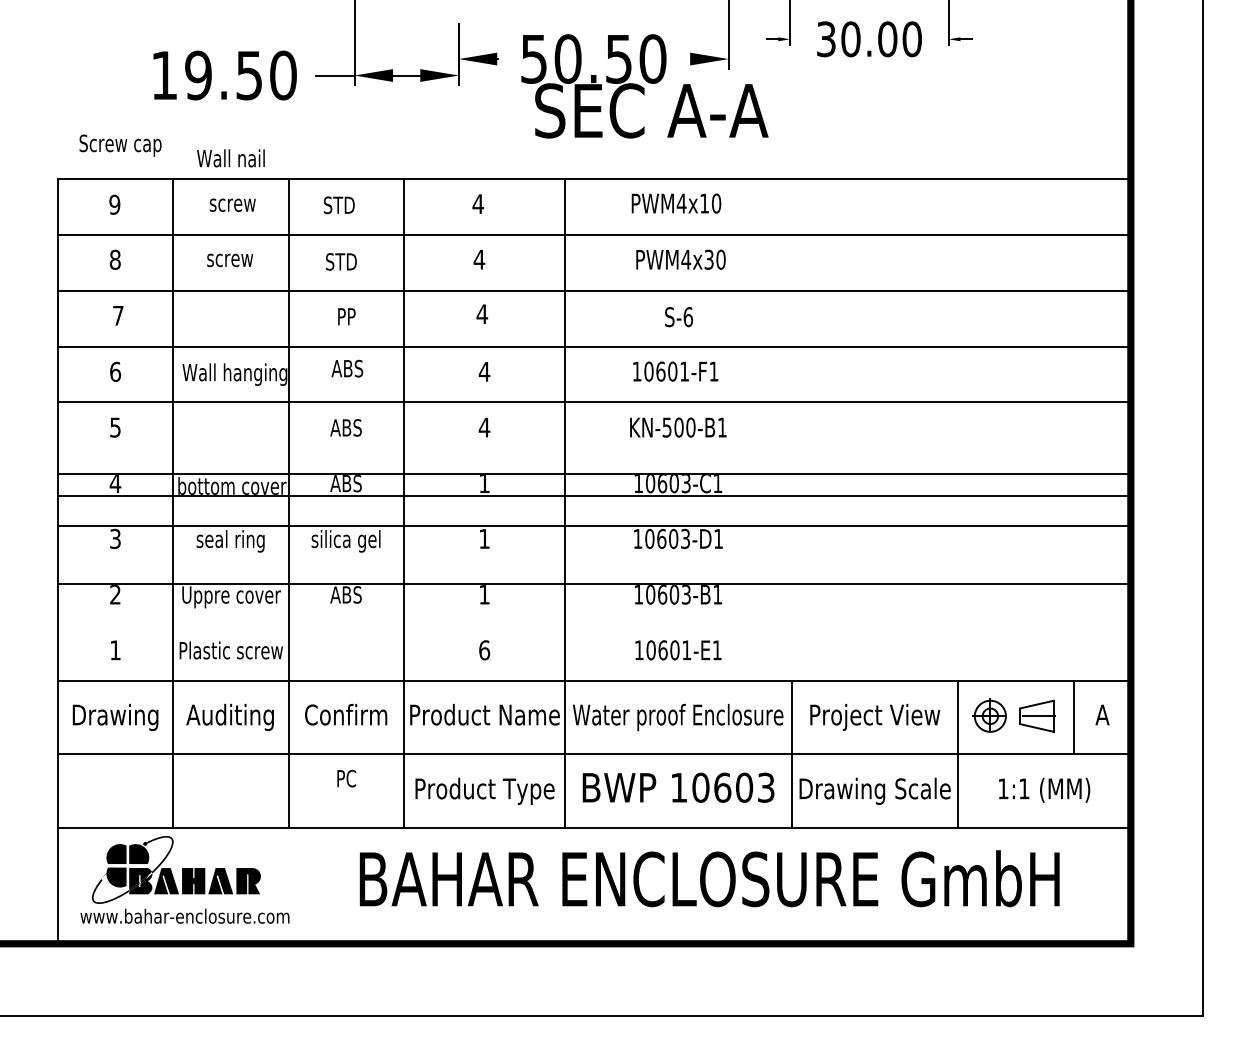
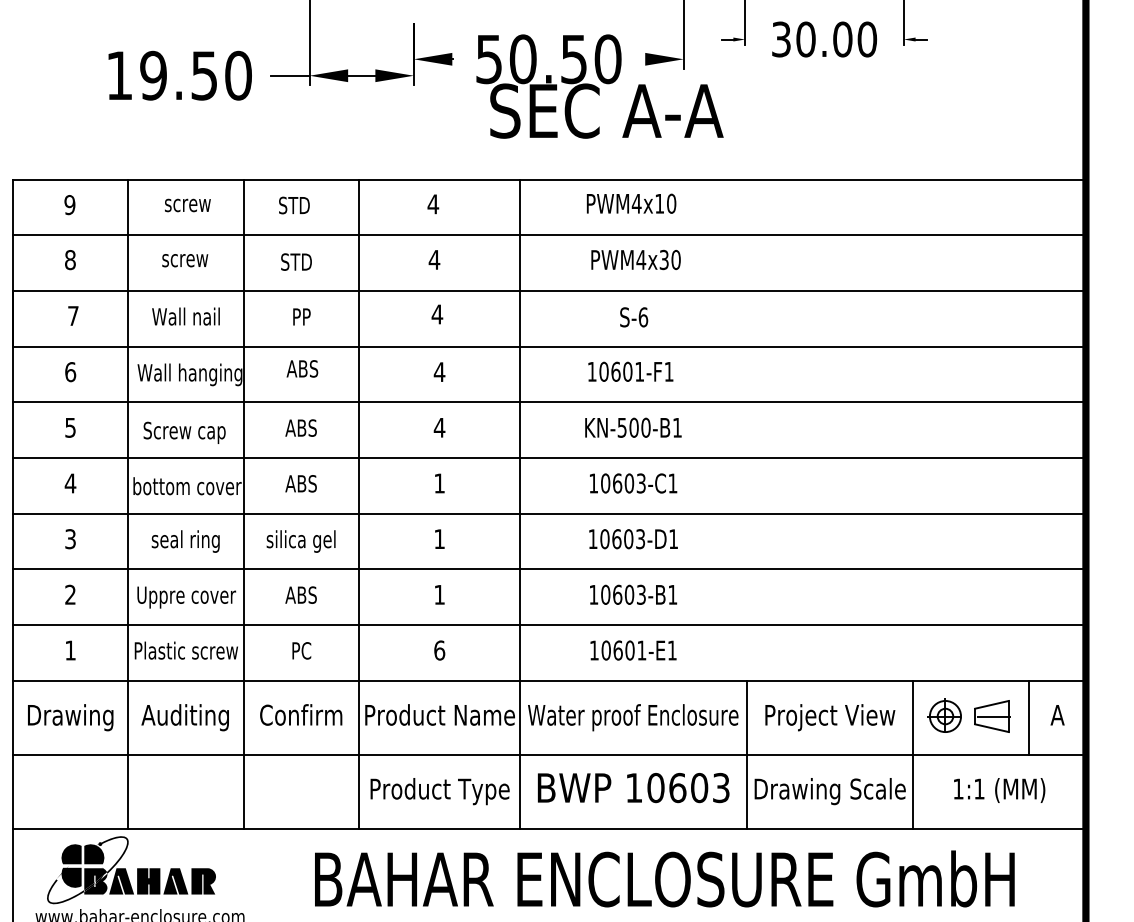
text: (120, 145) -> (184, 432), moved
text: (230, 158) -> (185, 316), moved
line: (593, 473) -> (548, 513), moved
line: (593, 495) -> (548, 457), moved
line: (593, 526) -> (548, 569), moved
line: (593, 583) -> (548, 624), moved
text: (346, 778) -> (301, 650), moved

